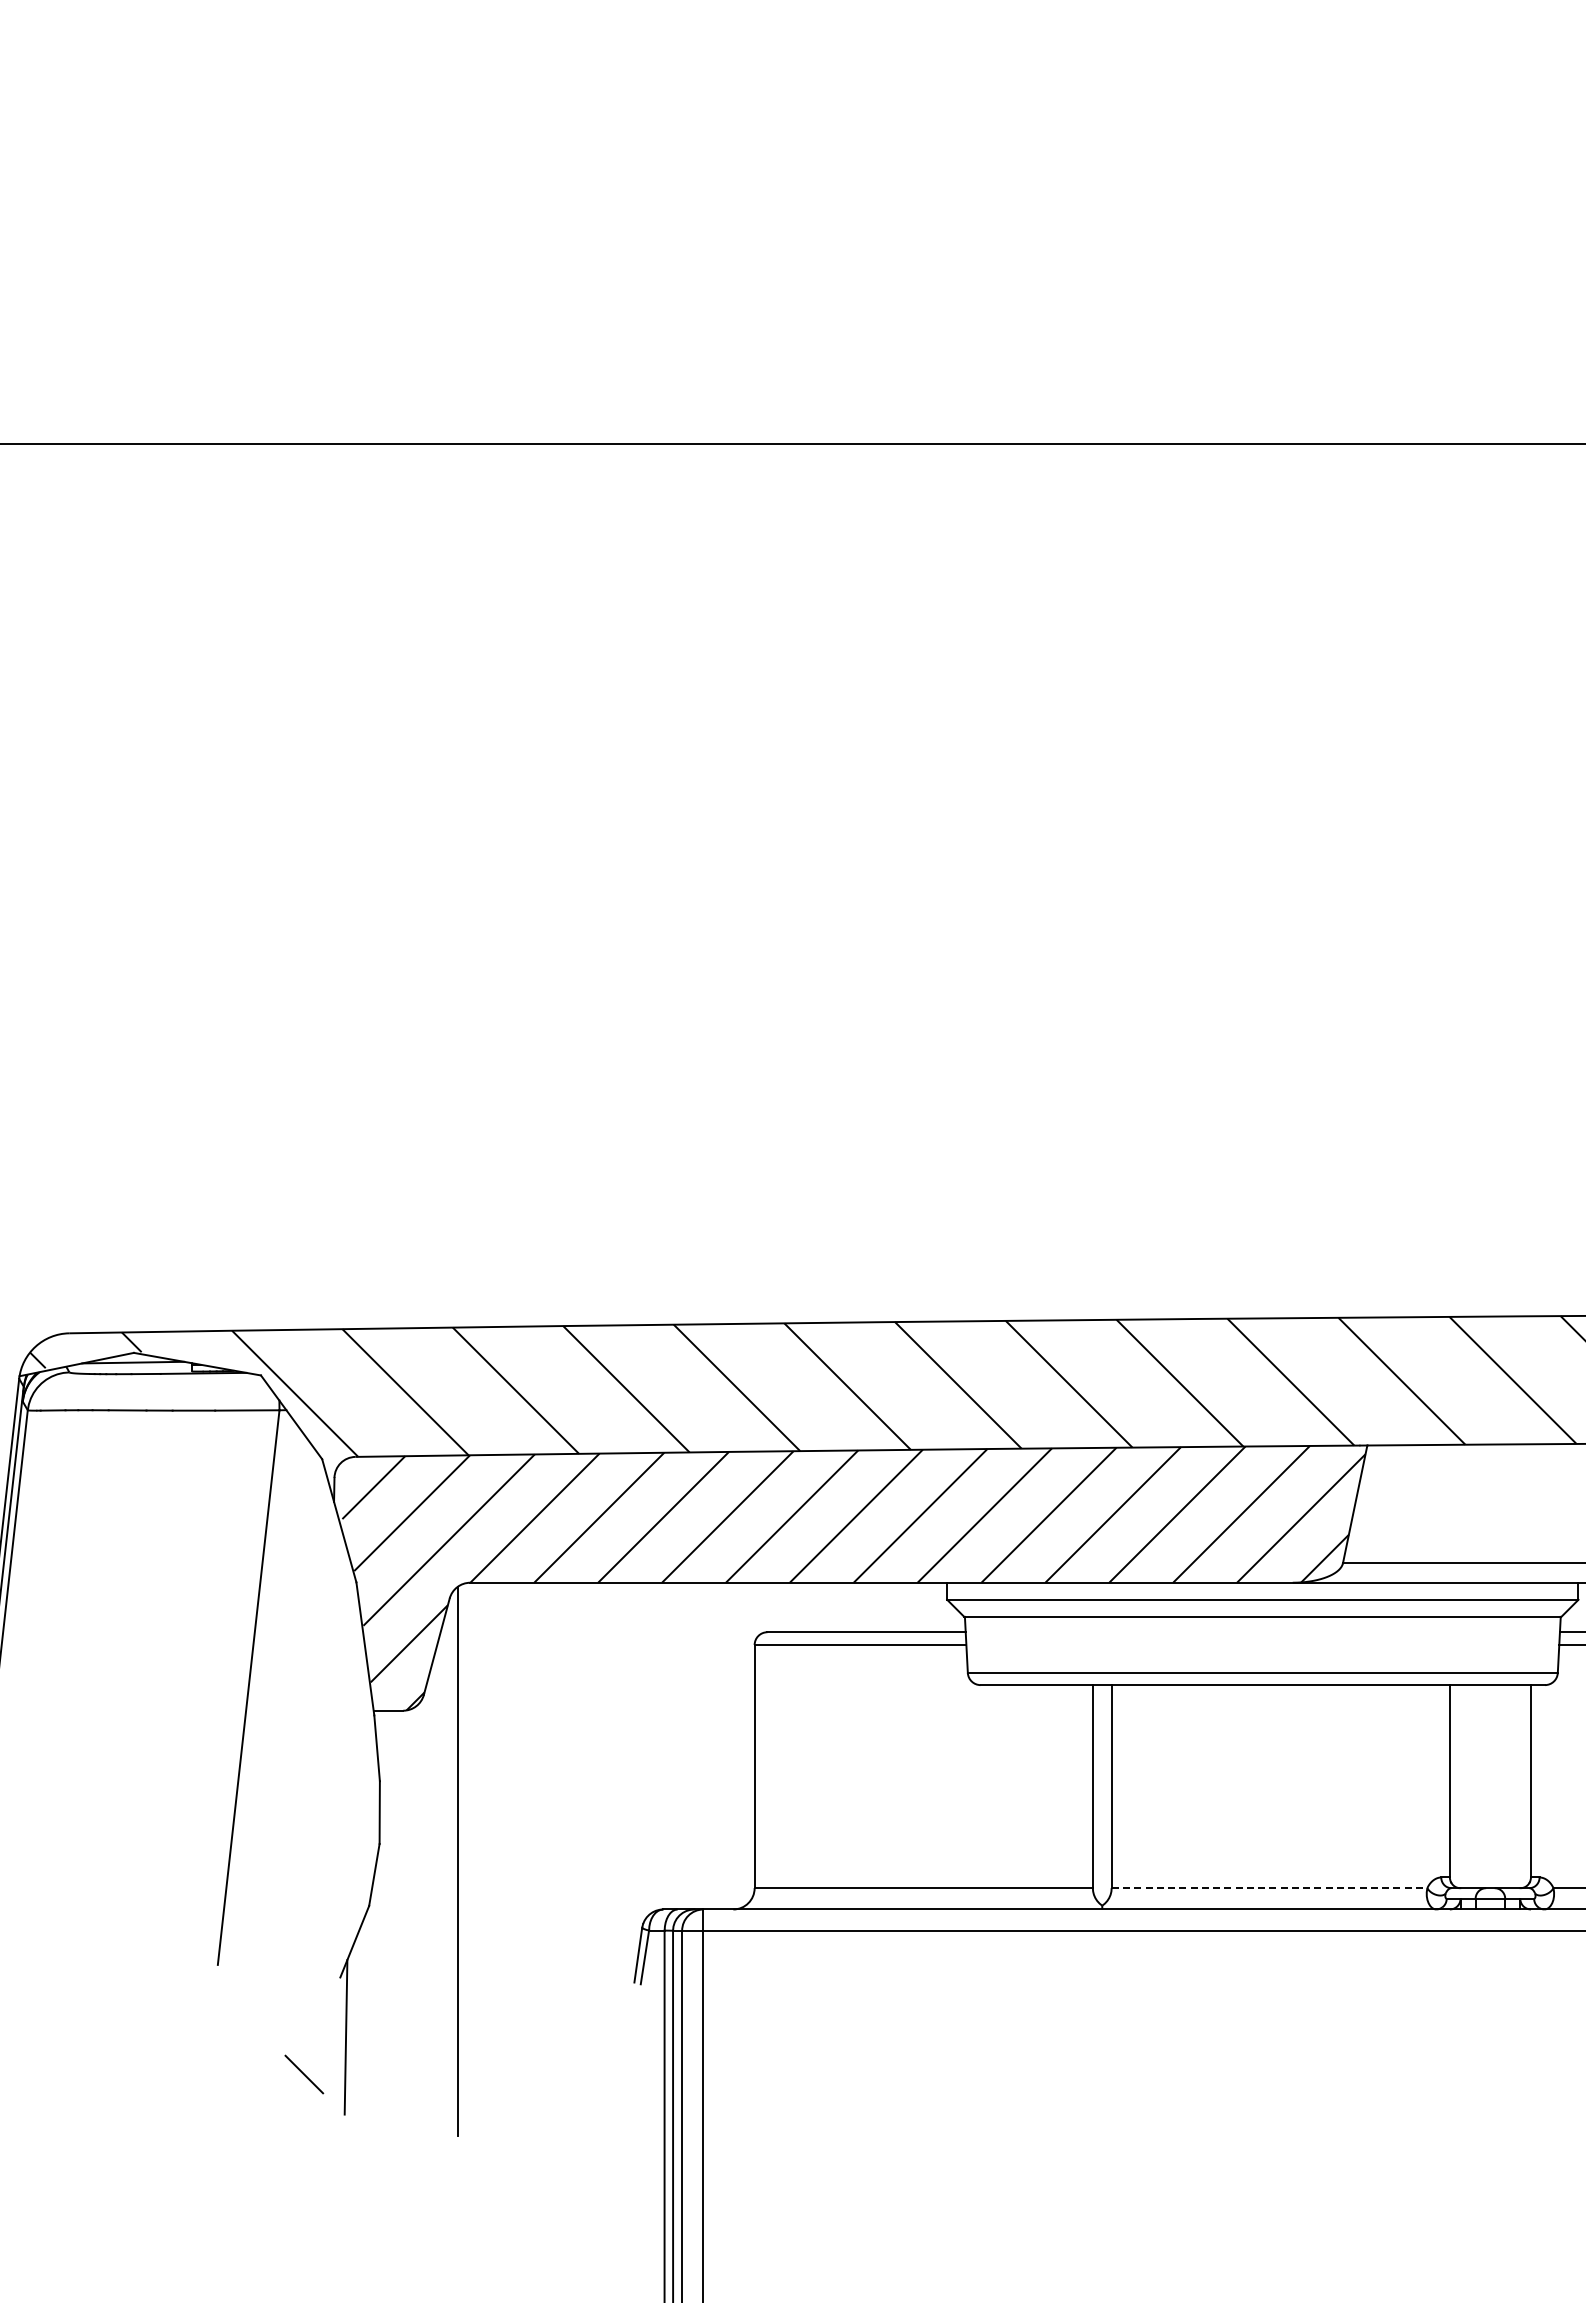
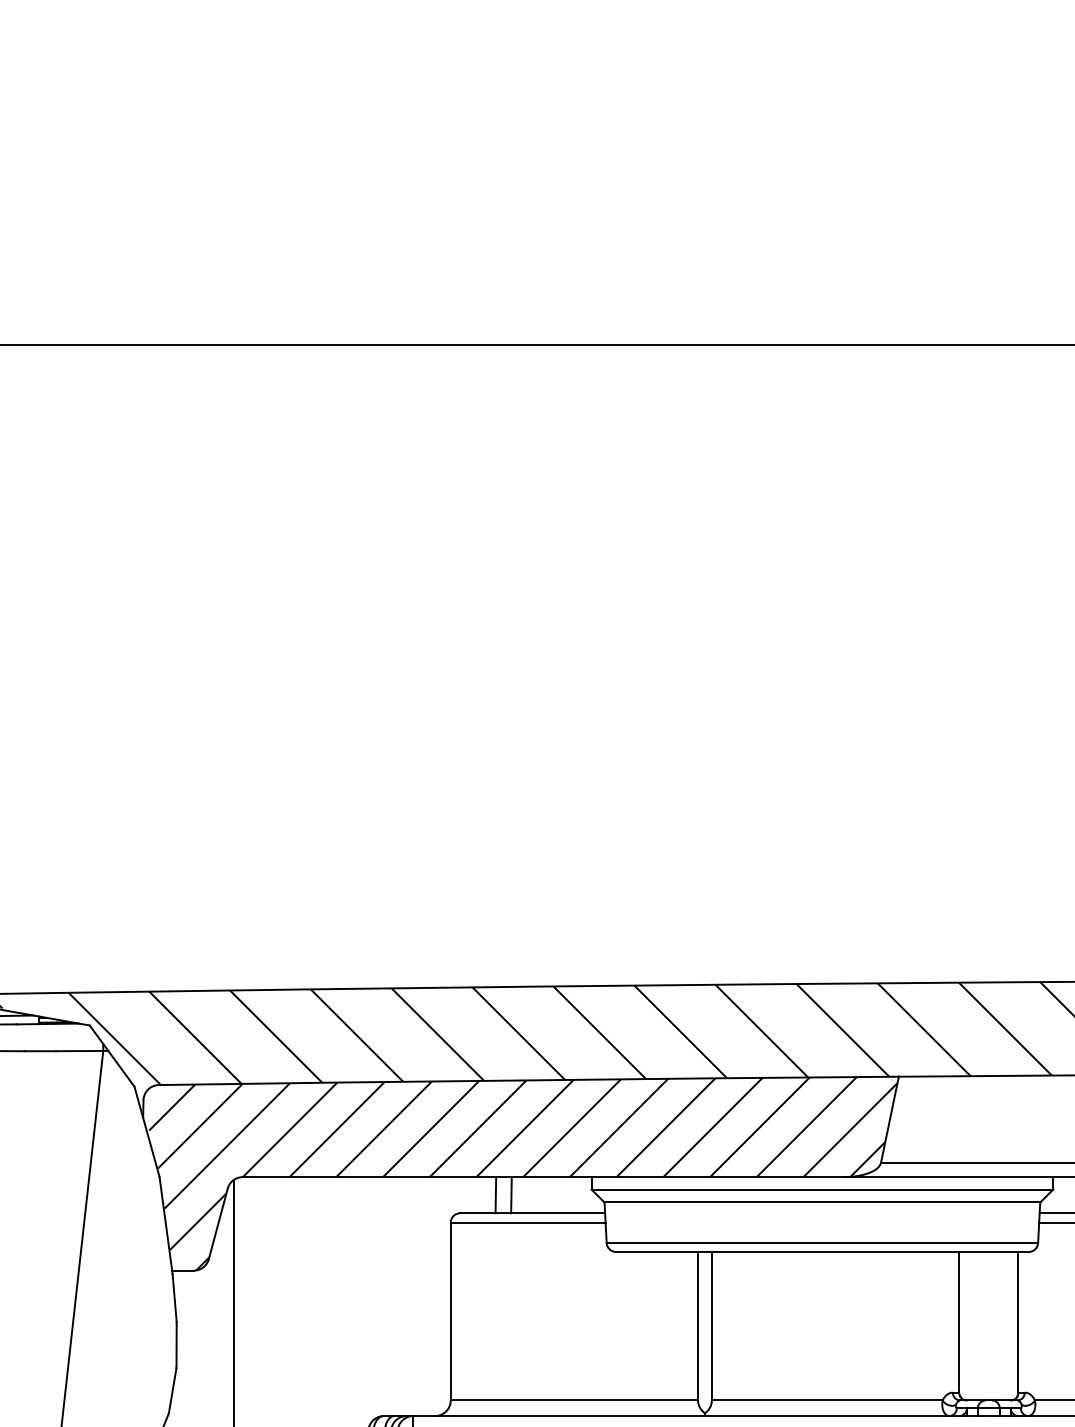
line: (815, 1607) -> (495, 1195), added
line: (837, 1607) -> (511, 1195), added
line: (1269, 1888) -> (827, 1400), dashed -> solid

